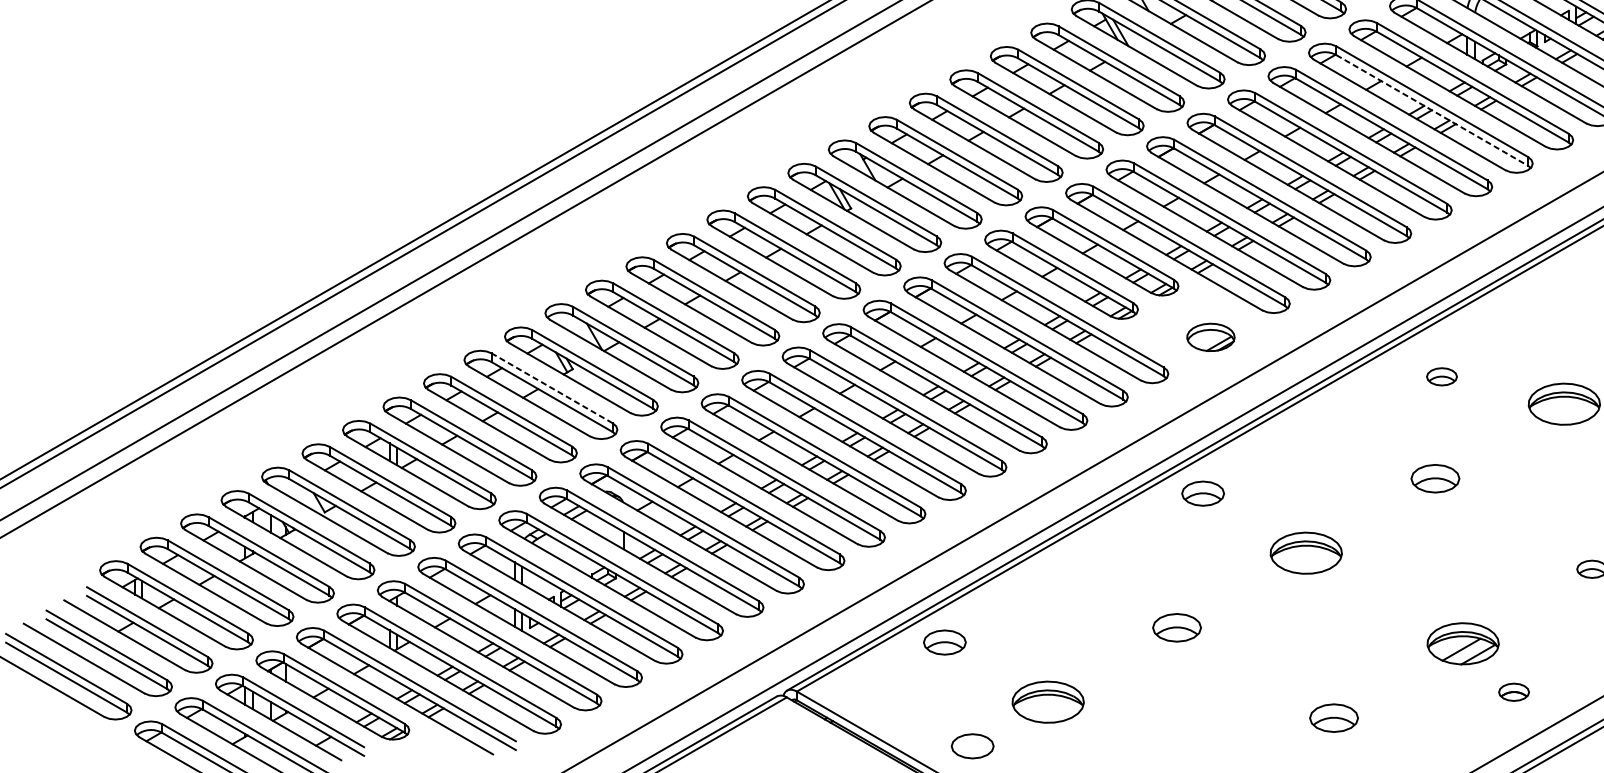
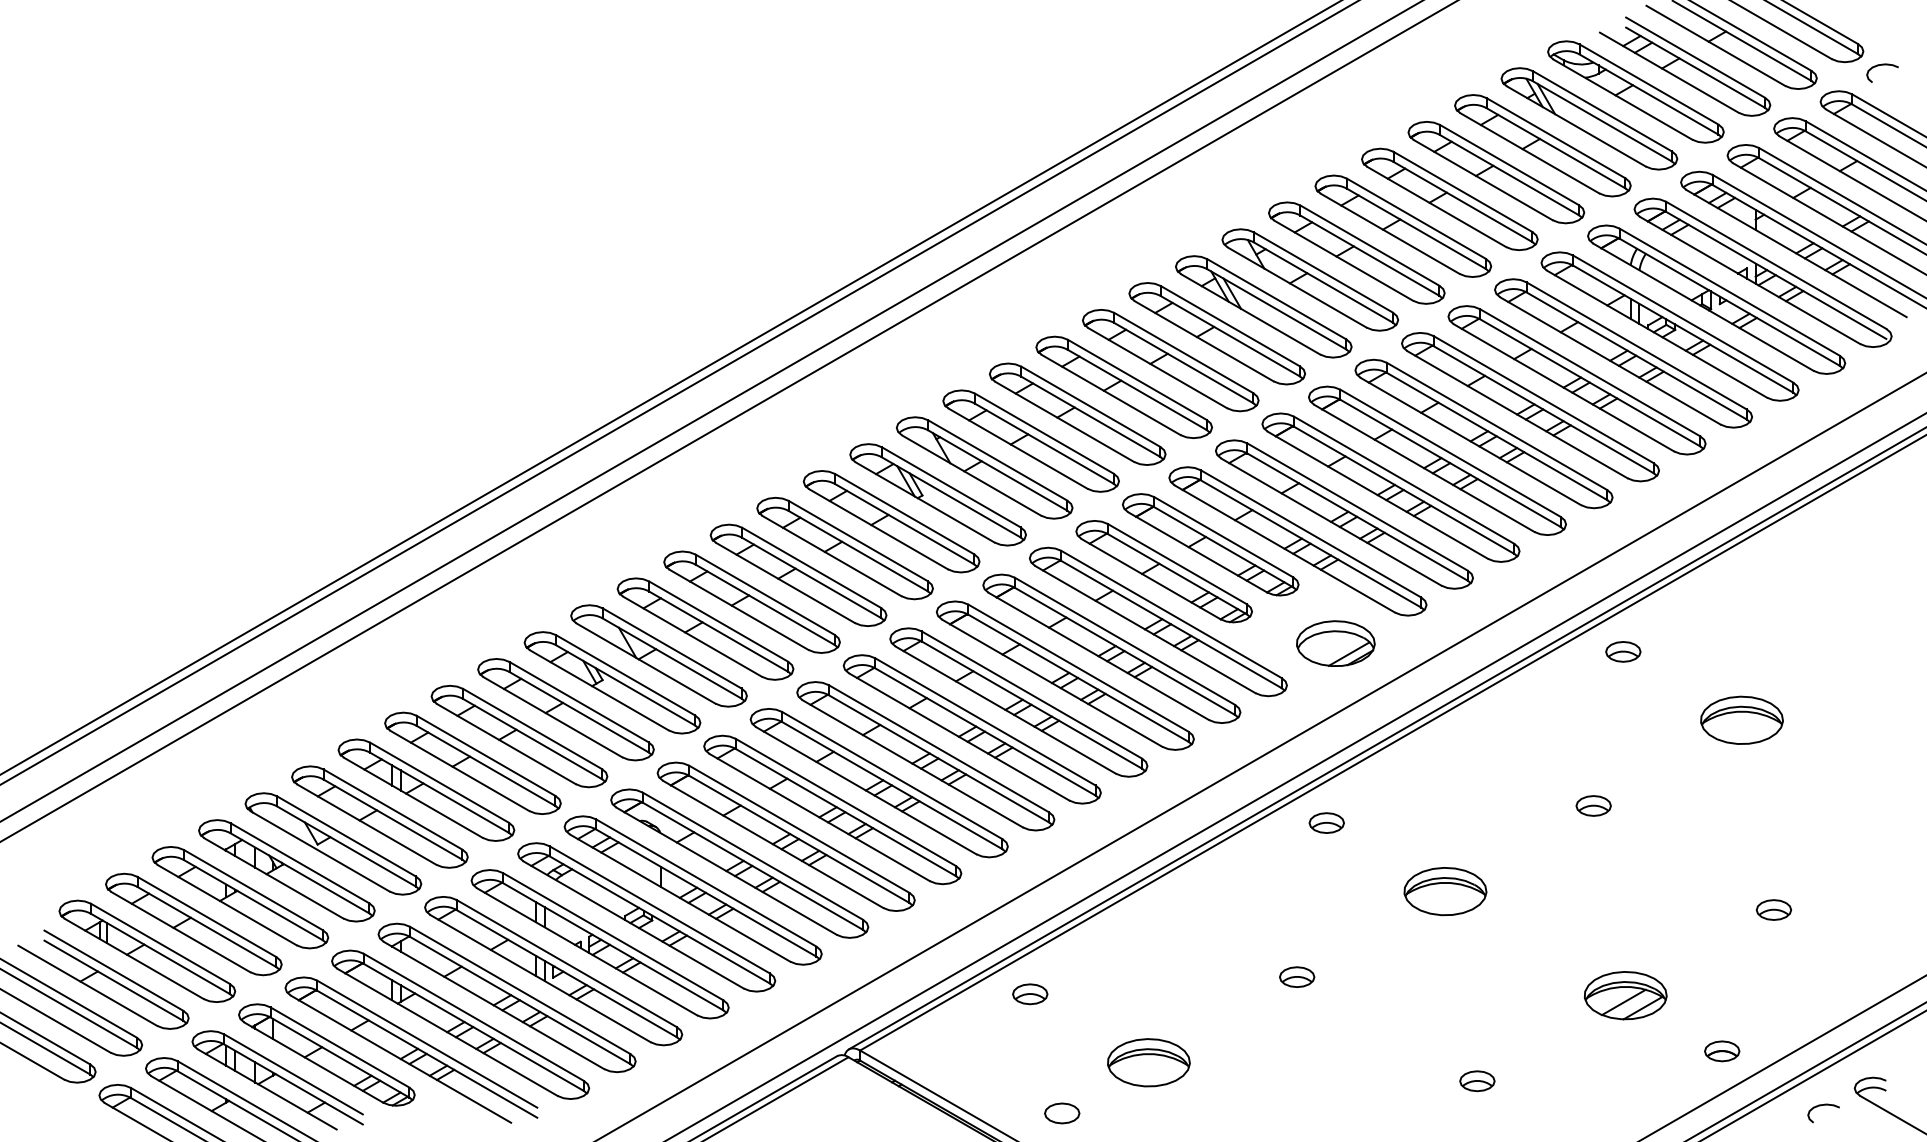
line: (1432, 111) -> (1590, 383), dashed -> solid
part: (1210, 337) -> (1335, 643), size x1.43
part: (1442, 376) -> (1623, 651), moved
line: (551, 387) -> (578, 701), dashed -> solid
part: (1435, 478) -> (1593, 805), size x0.62
part: (1202, 493) -> (1326, 822), size x0.71
part: (1177, 627) -> (1297, 976), size x0.62
part: (945, 642) -> (1030, 994), size x0.71
part: (1514, 692) -> (1722, 1051), moved
part: (1334, 718) -> (1477, 1081), size x0.62
part: (973, 746) -> (1062, 1113), size x0.71

